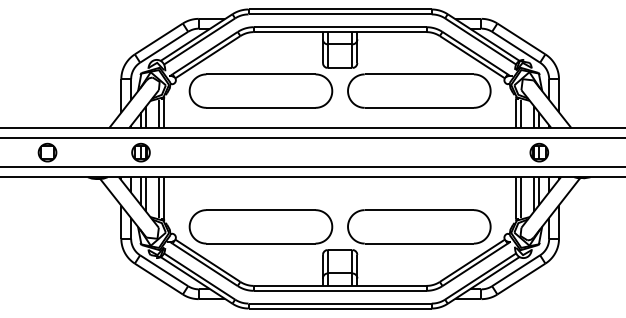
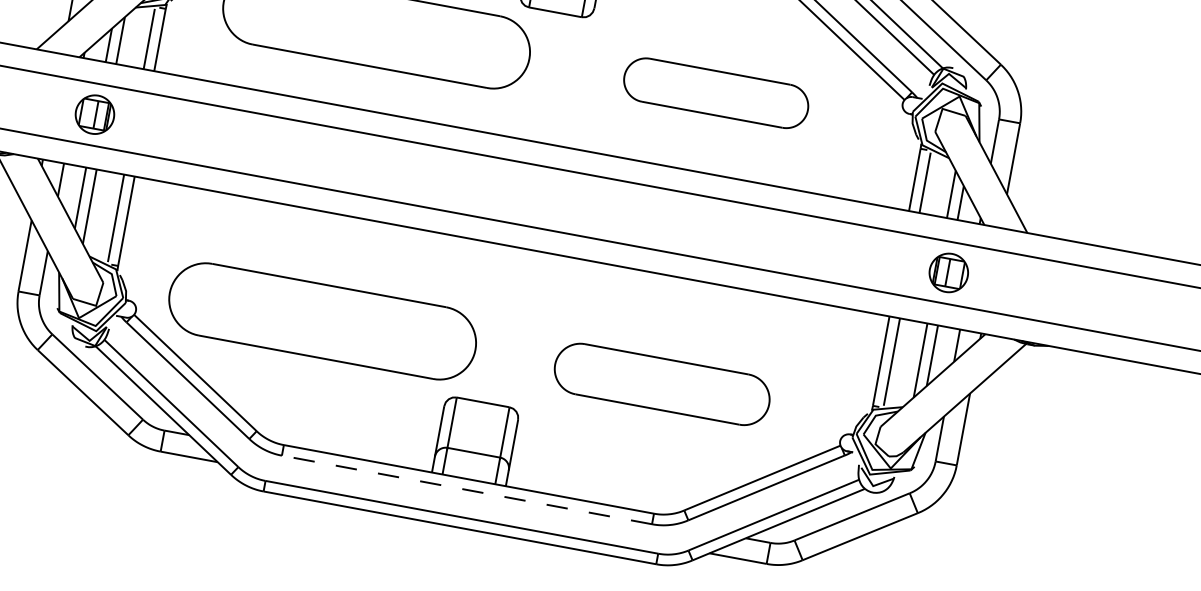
part: (419, 90) -> (716, 92), size x0.6
part: (419, 226) -> (662, 383), size x0.7
line: (339, 290) -> (465, 489), solid -> dashed

